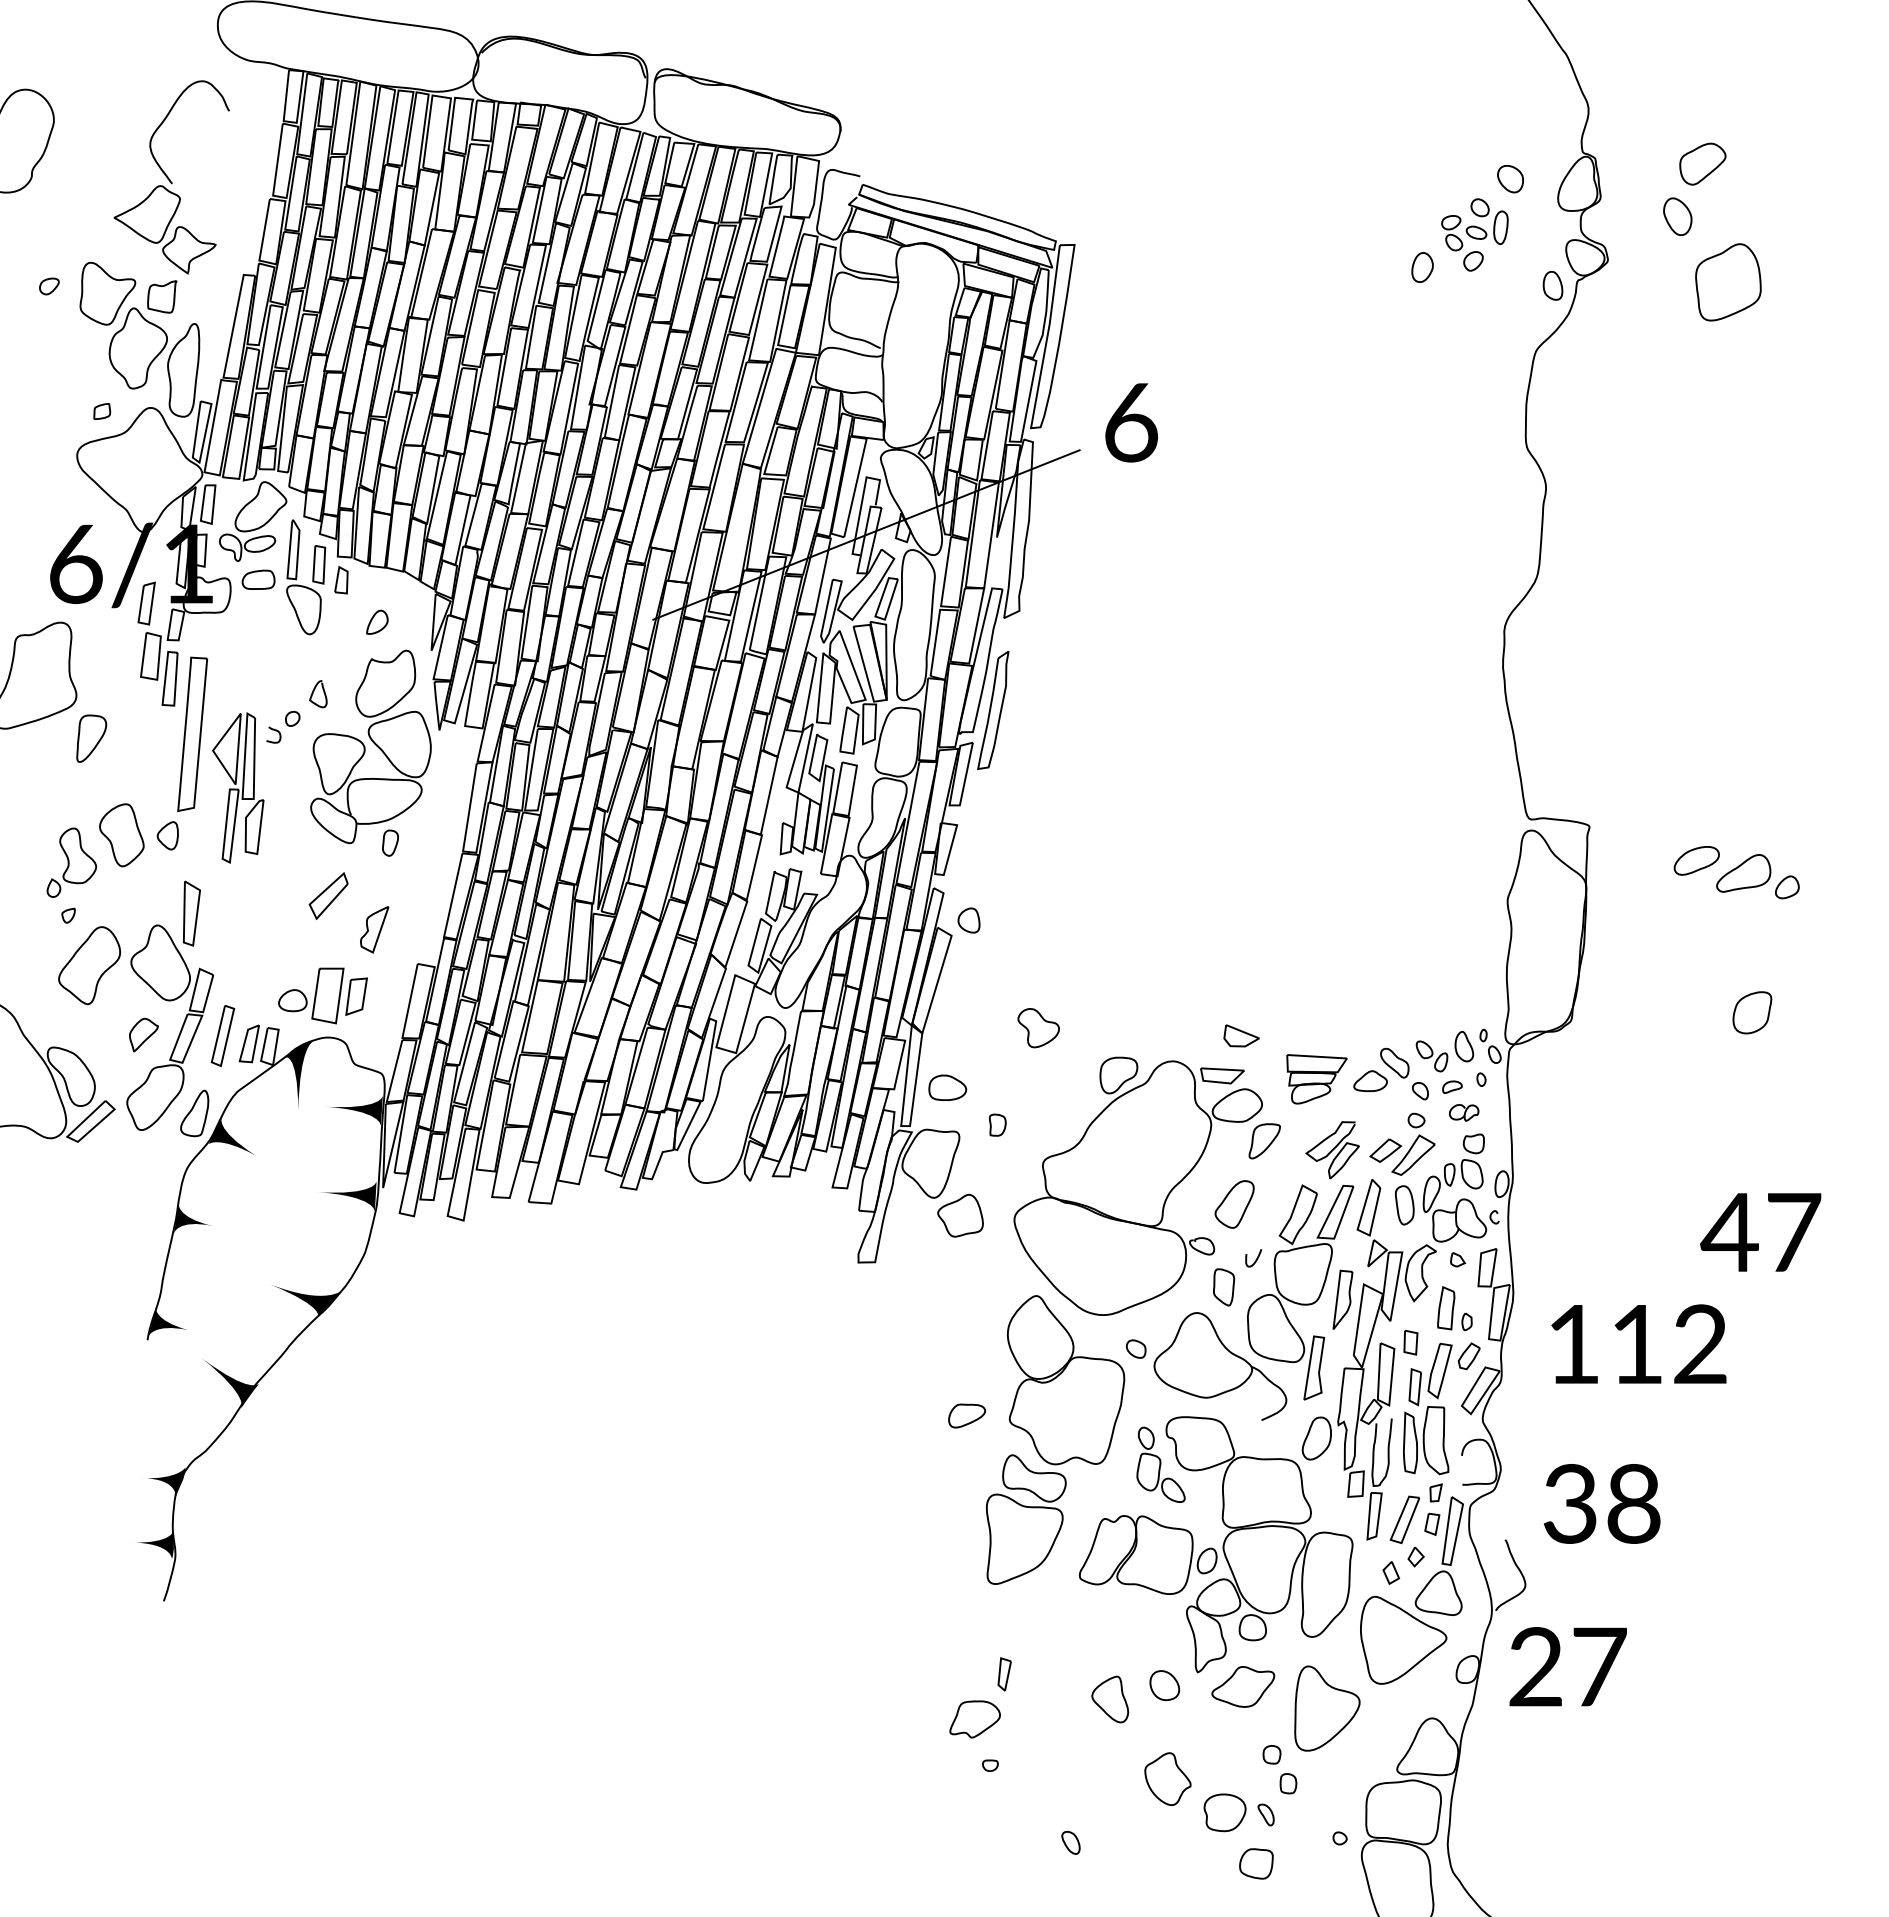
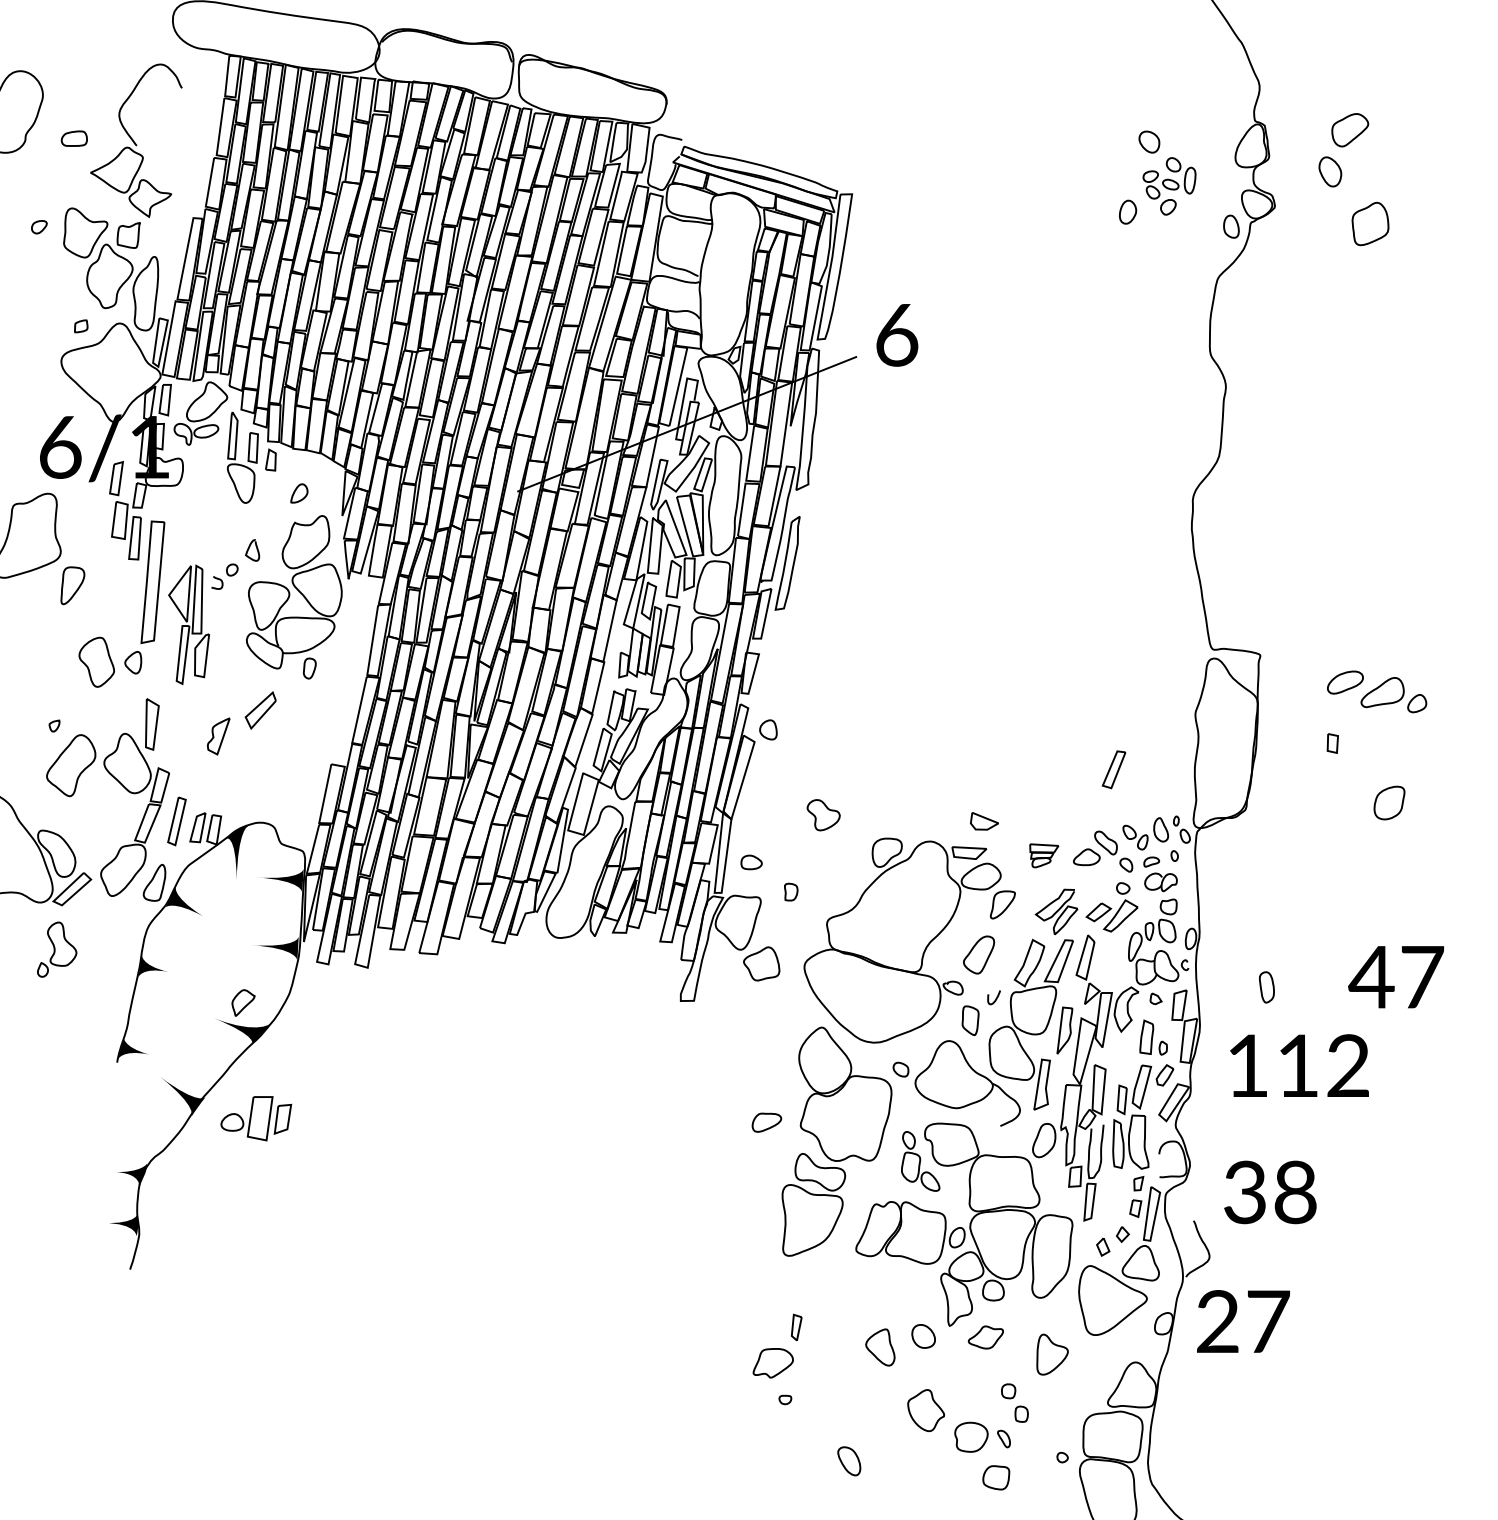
part: (1510, 179) -> (1149, 142), moved
part: (1728, 282) -> (1370, 224), size x0.7
part: (258, 579) -> (74, 138), moved
part: (71, 862) -> (56, 949), moved
part: (374, 929) -> (218, 736), moved
part: (322, 995) -> (255, 1118), moved
part: (143, 1034) -> (243, 1002), moved
part: (1316, 1079) -> (1043, 855), size x0.6
part: (947, 1087) -> (751, 862), size x0.7
part: (1463, 1112) -> (1160, 882), size x1.4
part: (1404, 1205) -> (1266, 987), moved
part: (1410, 1342) -> (1332, 743), moved
part: (1404, 1519) -> (1113, 769), moved
part: (1243, 1686) -> (986, 1337), size x0.7
part: (1327, 1708) -> (1052, 1354), size x0.6
part: (1070, 1842) -> (848, 1460), size x1.6

